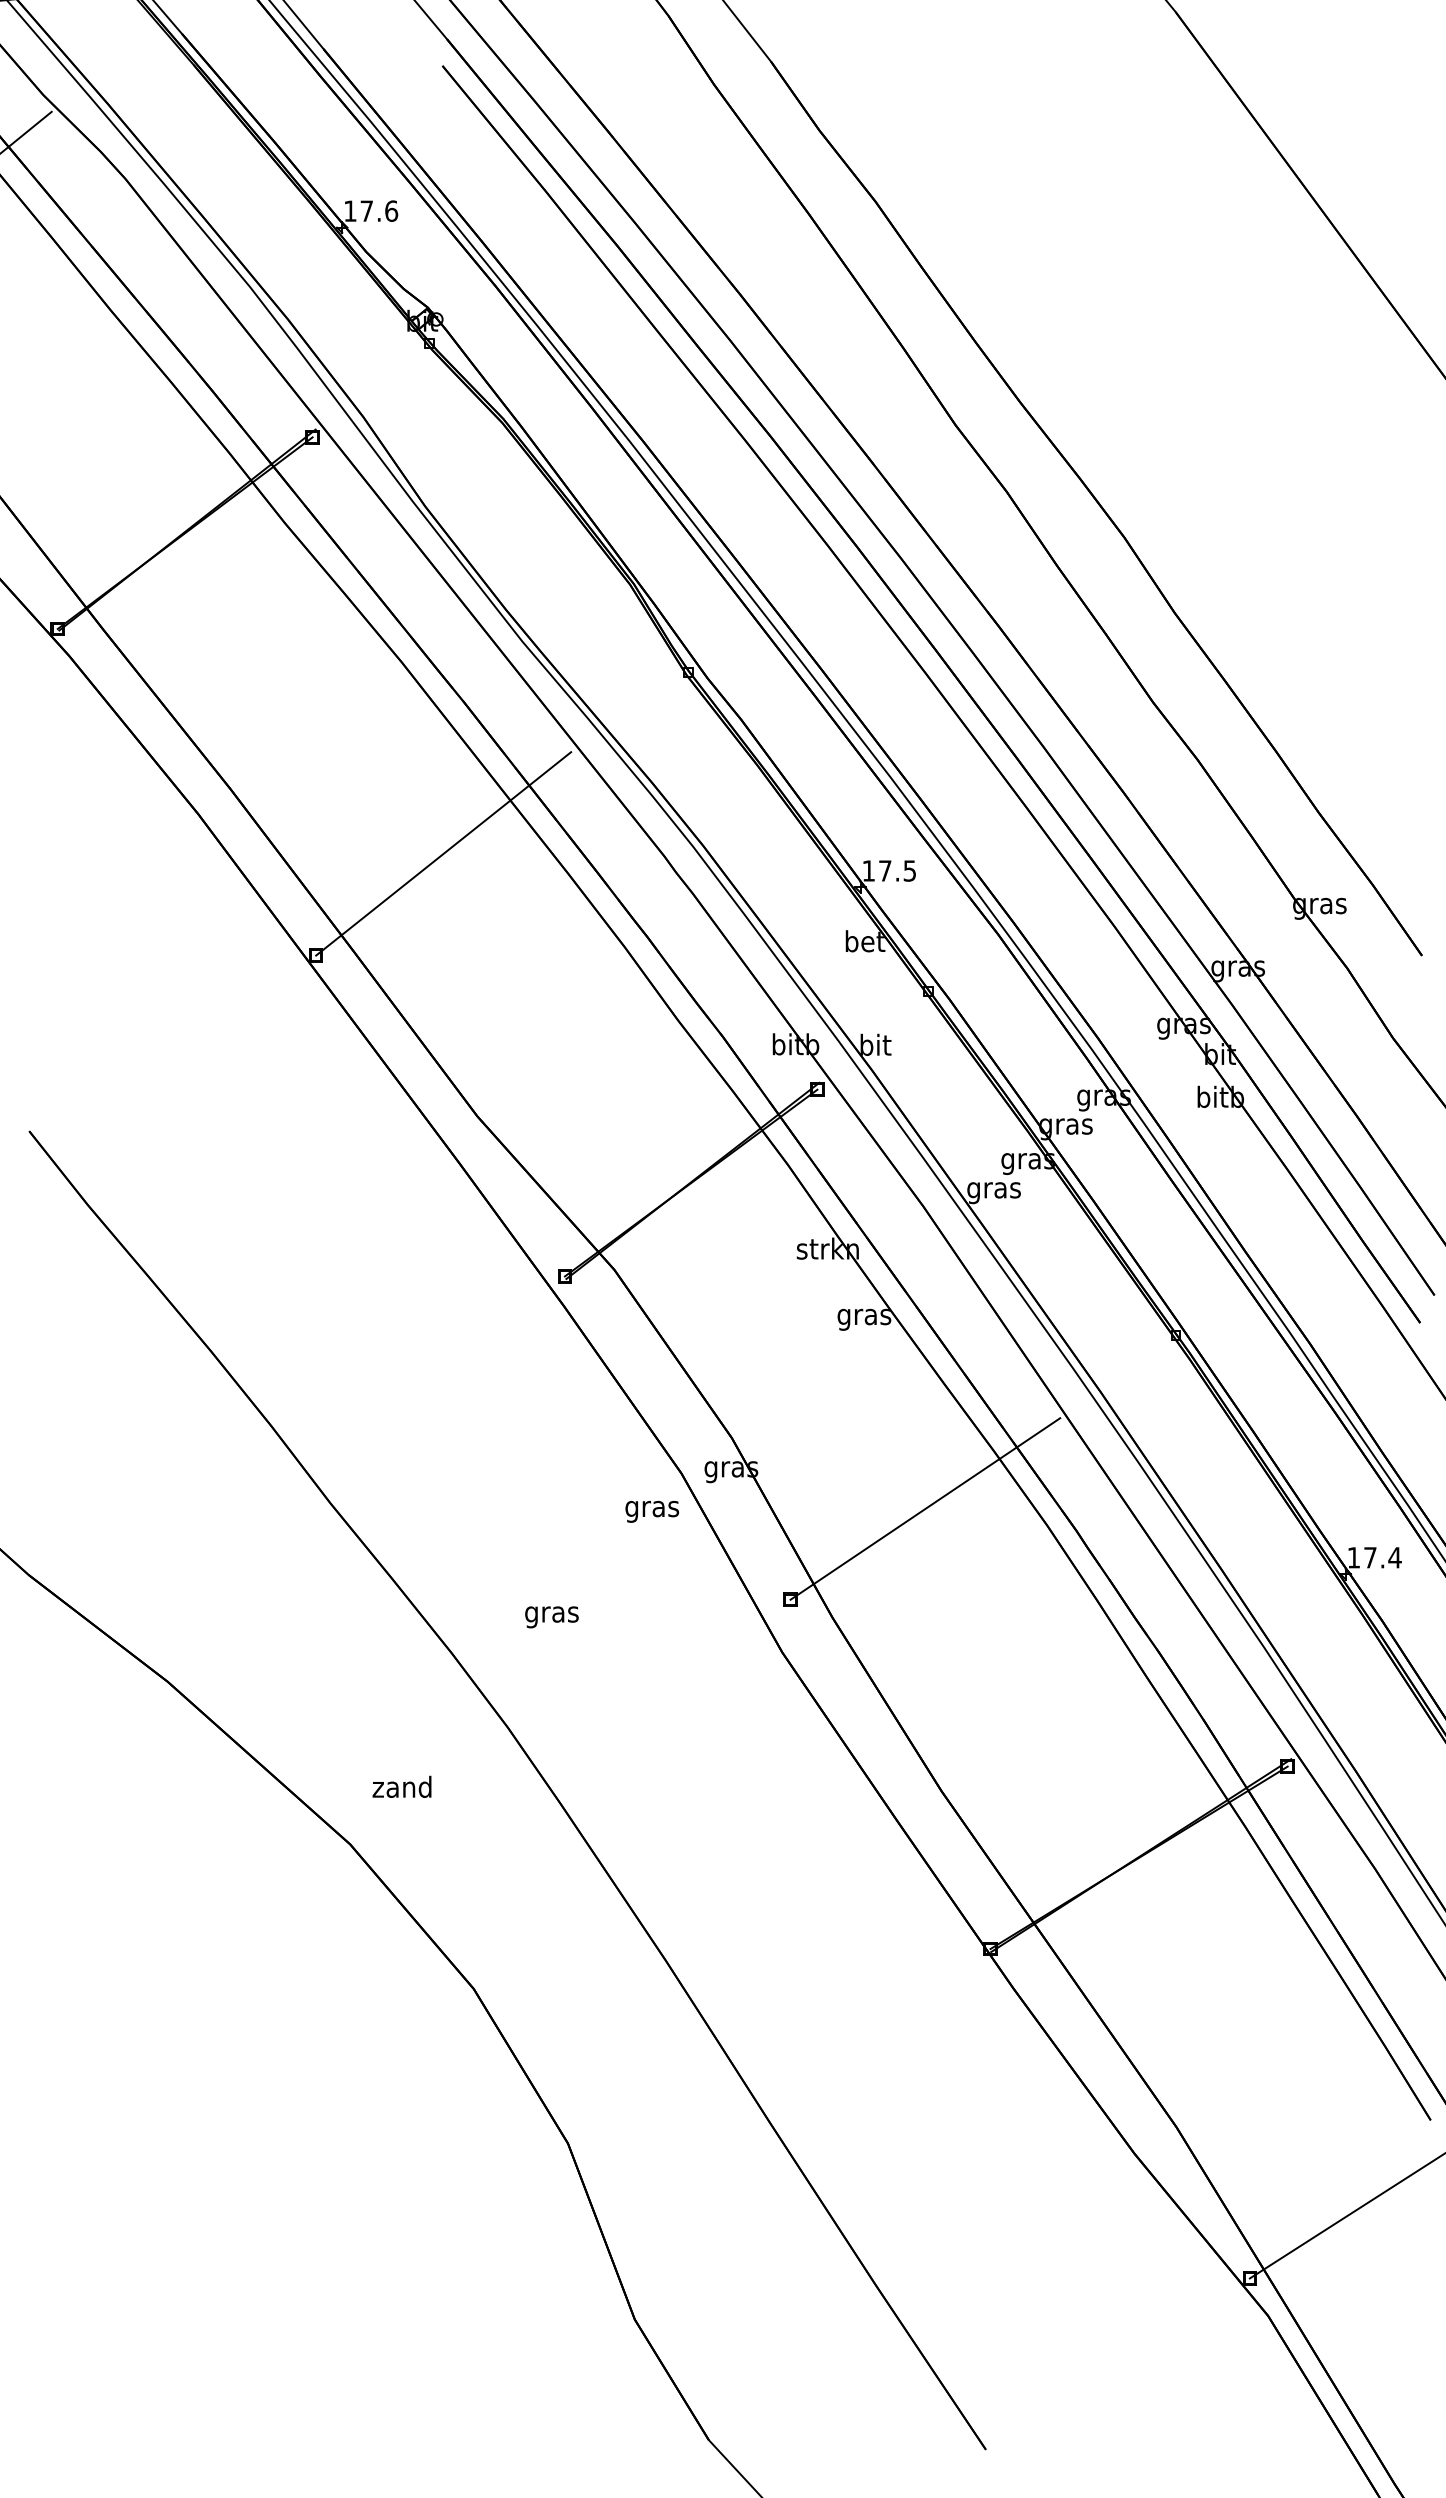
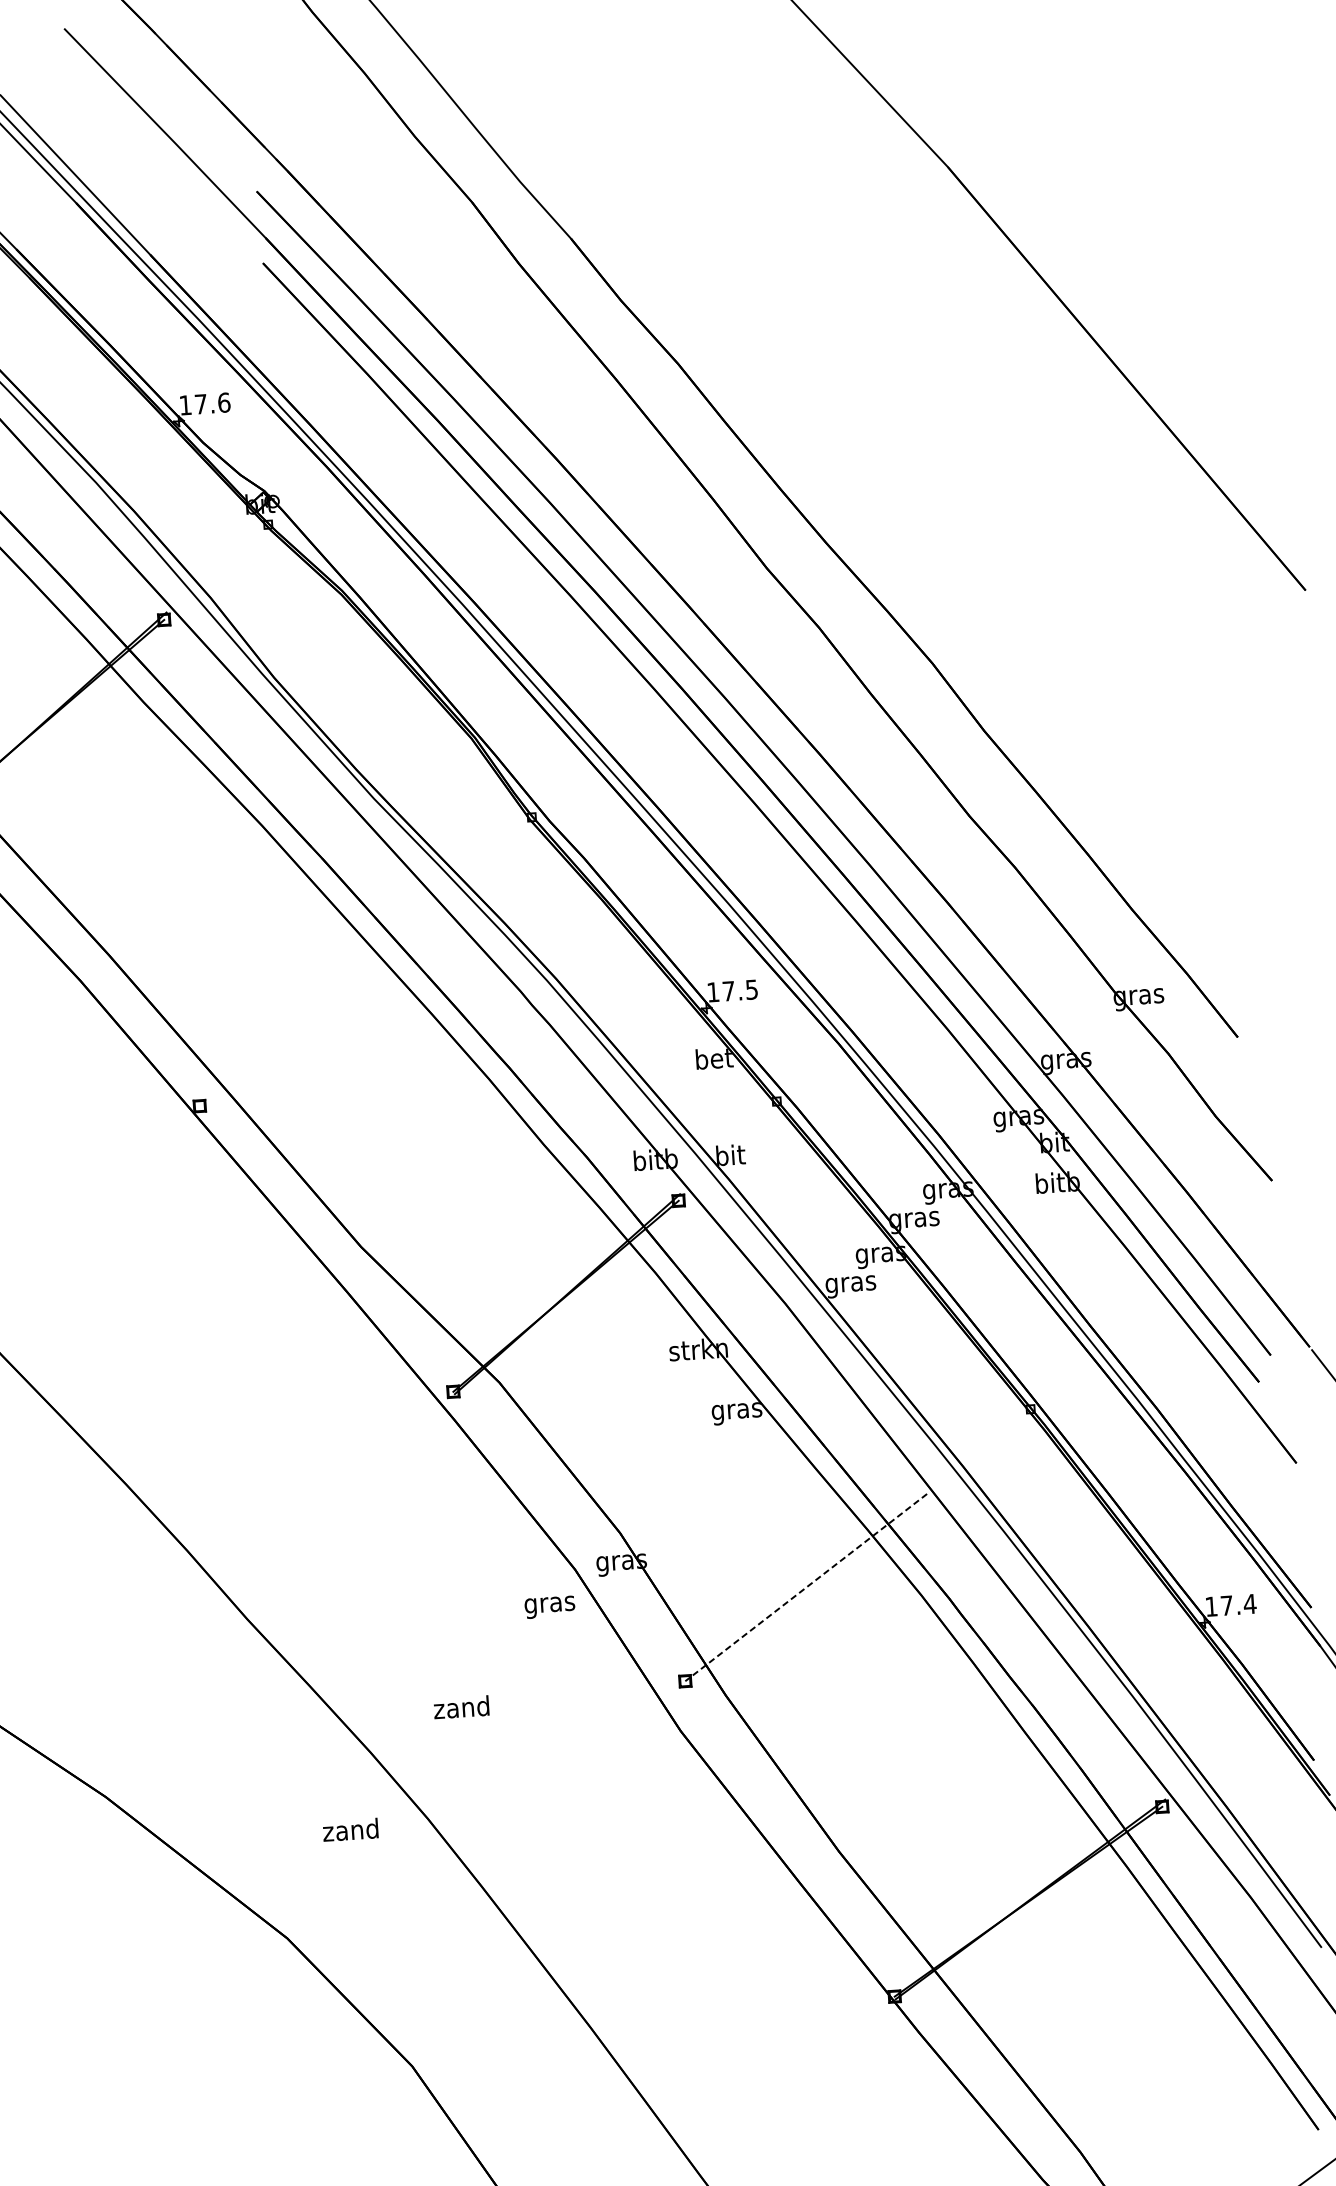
line: (443, 853) -> (313, 1002), removed
line: (925, 1508) -> (806, 1587), solid -> dashed
text: (550, 1614) -> (460, 1710), gras -> zand
text: (401, 1786) -> (350, 1829), moved

